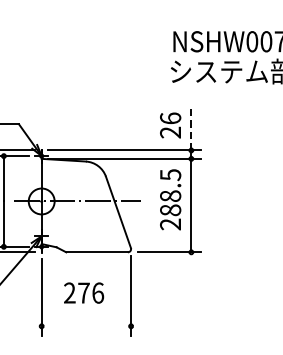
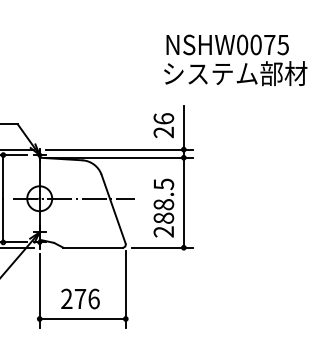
line: (191, 127) -> (183, 127), dashed -> solid
text: (170, 199) -> (163, 207), moved
text: (84, 292) -> (80, 298), moved
line: (86, 325) -> (82, 318), added

